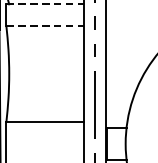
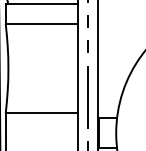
line: (46, 4) -> (42, 4), dashed -> solid
line: (46, 25) -> (42, 23), dashed -> solid

